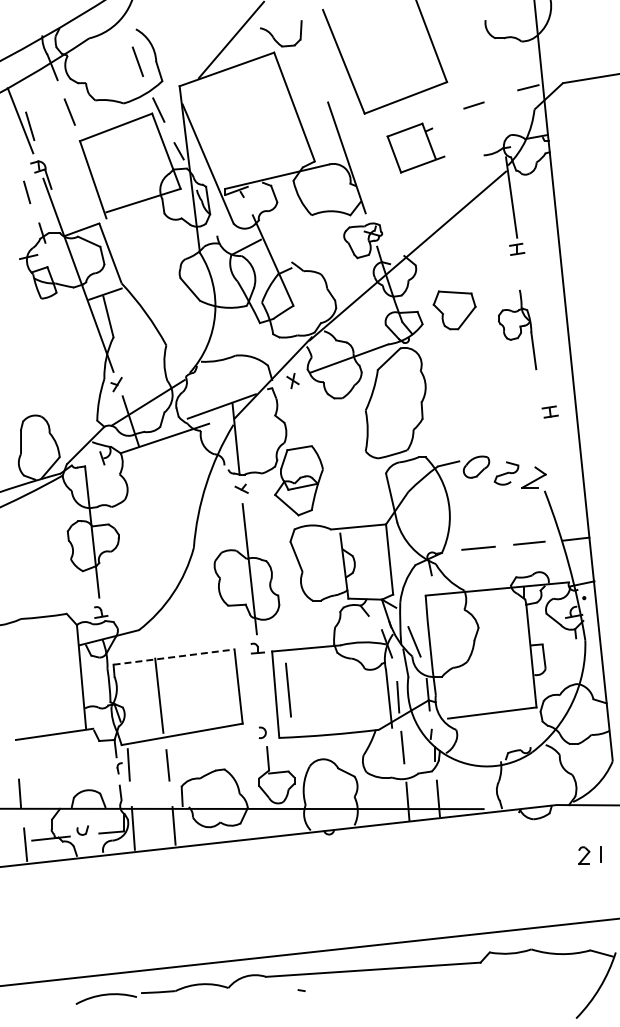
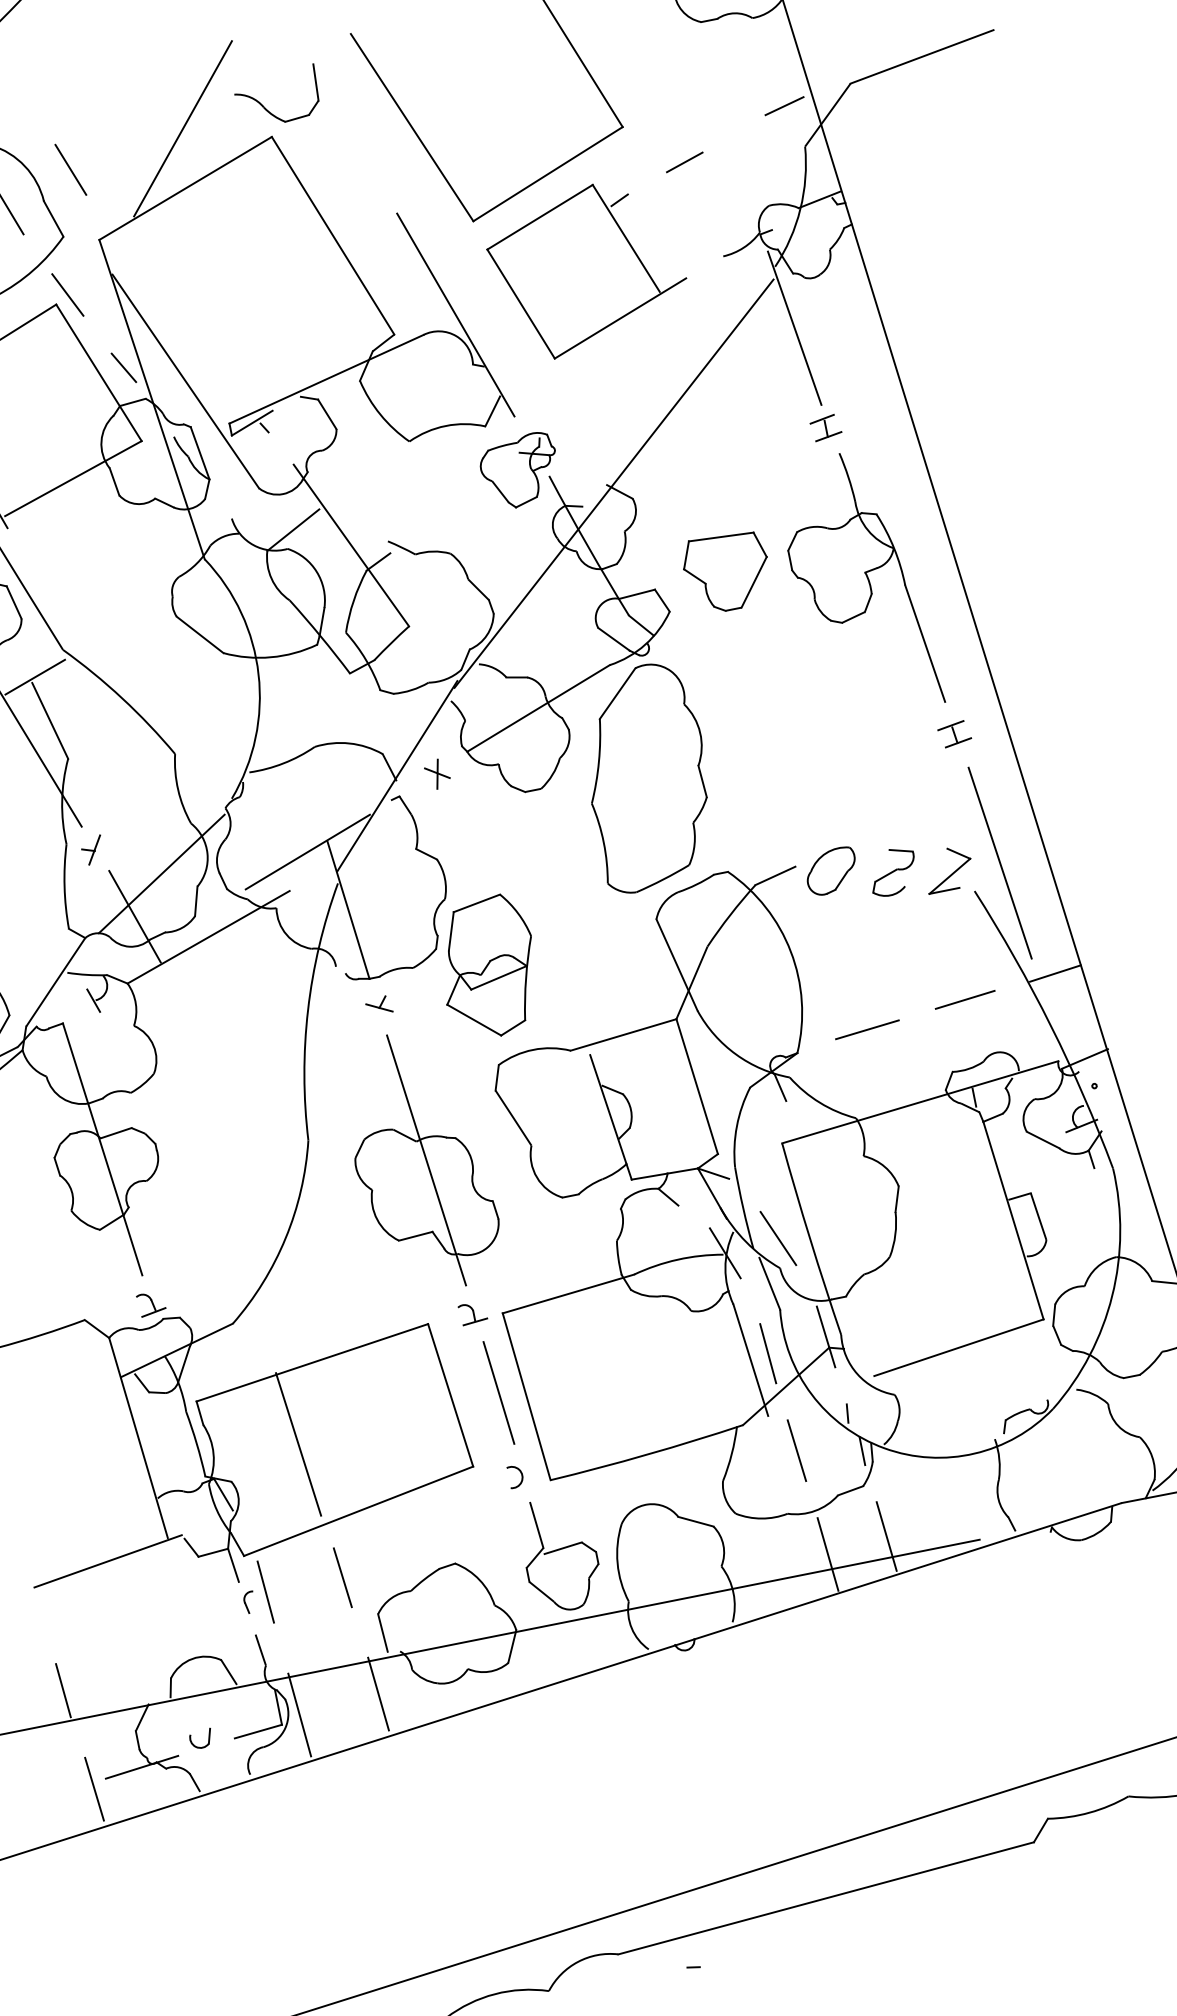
line: (172, 48) -> (70, 168), added
part: (415, 147) -> (586, 267), size x1.67
part: (517, 329) -> (858, 584), size x1.67
line: (559, 479) -> (999, 862), added
line: (174, 657) -> (313, 1363), dashed -> solid
line: (288, 689) -> (498, 1391), moved

